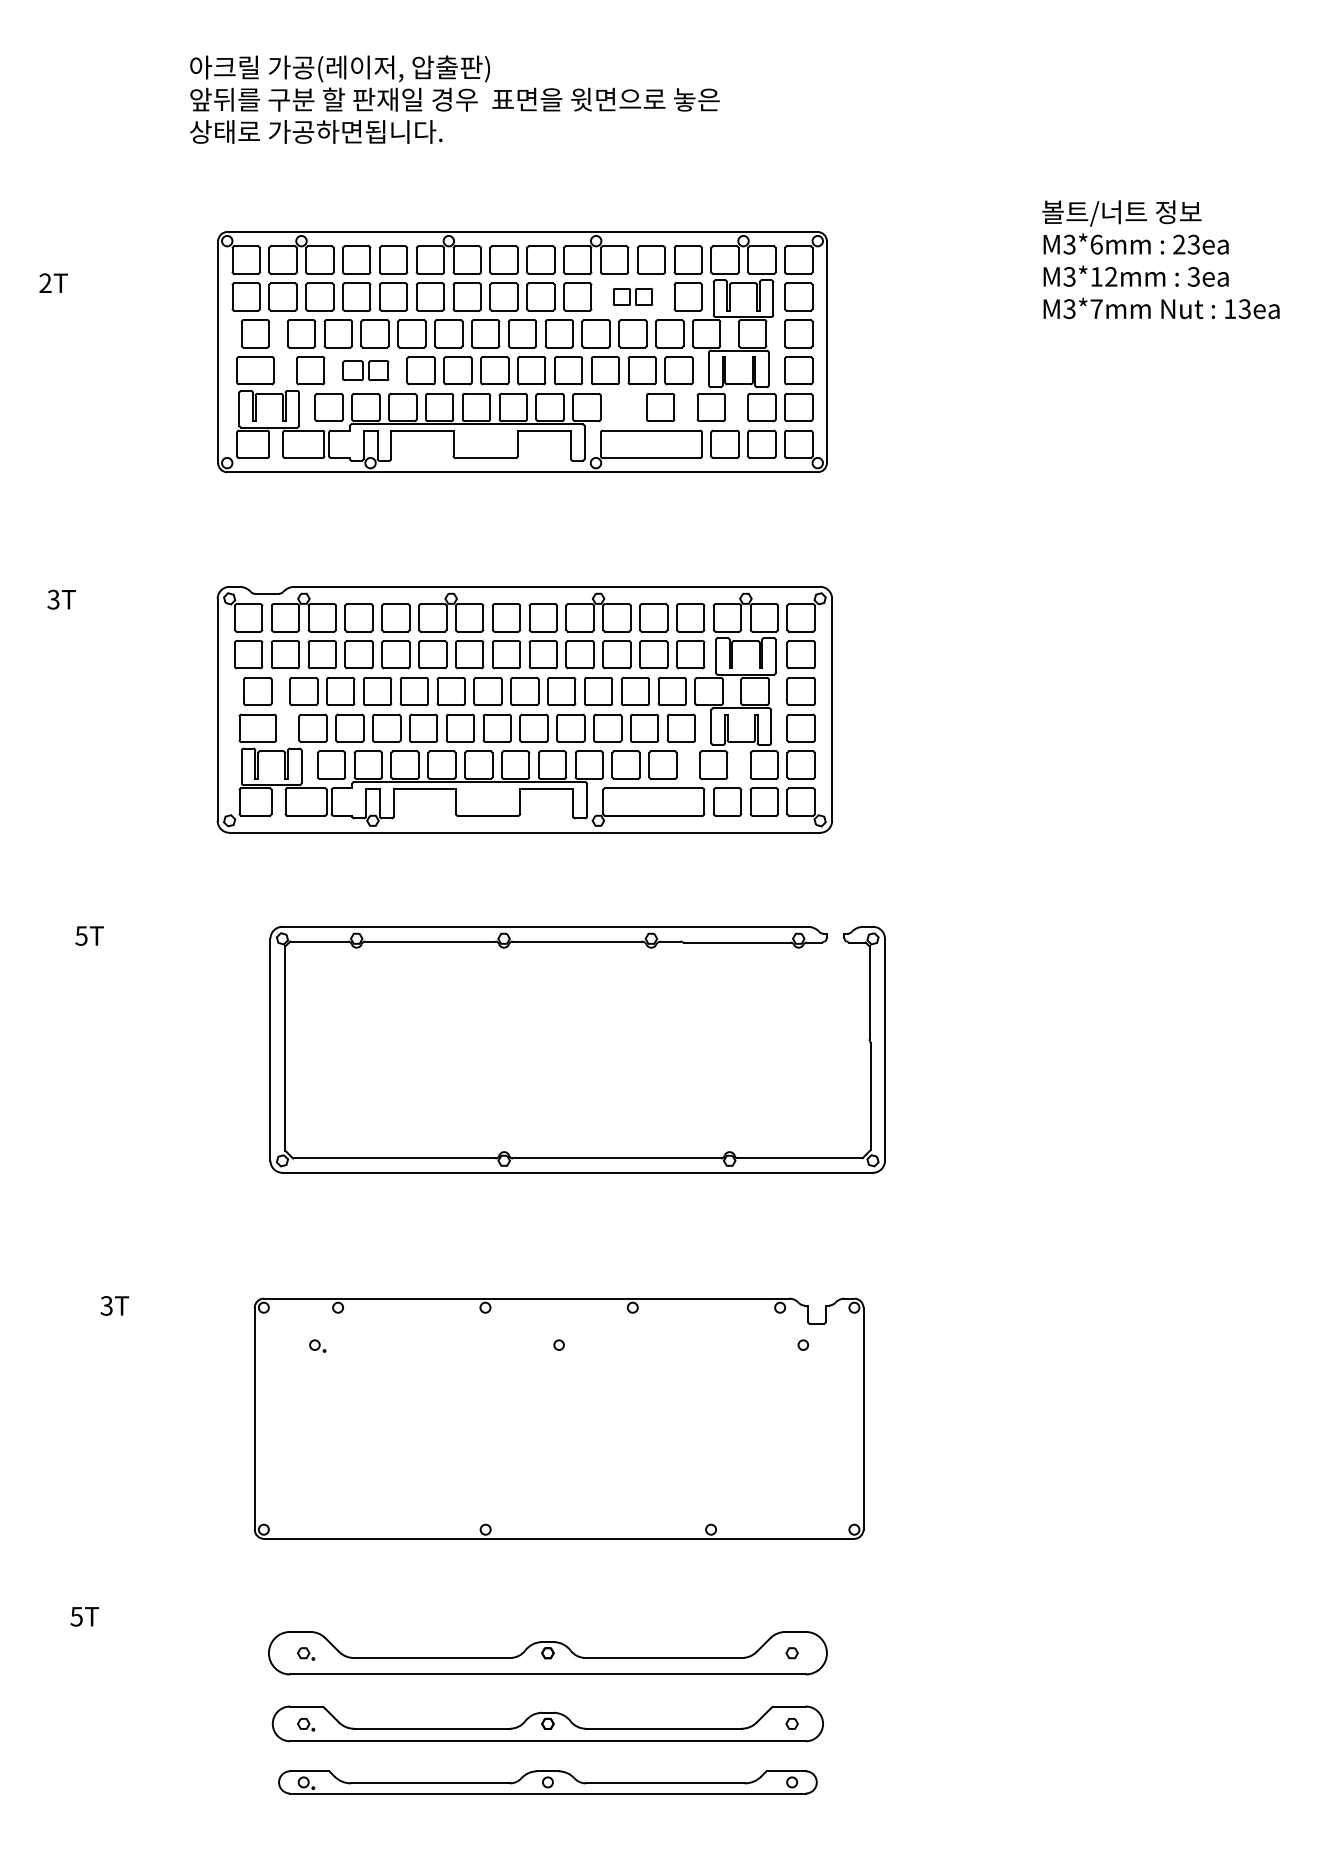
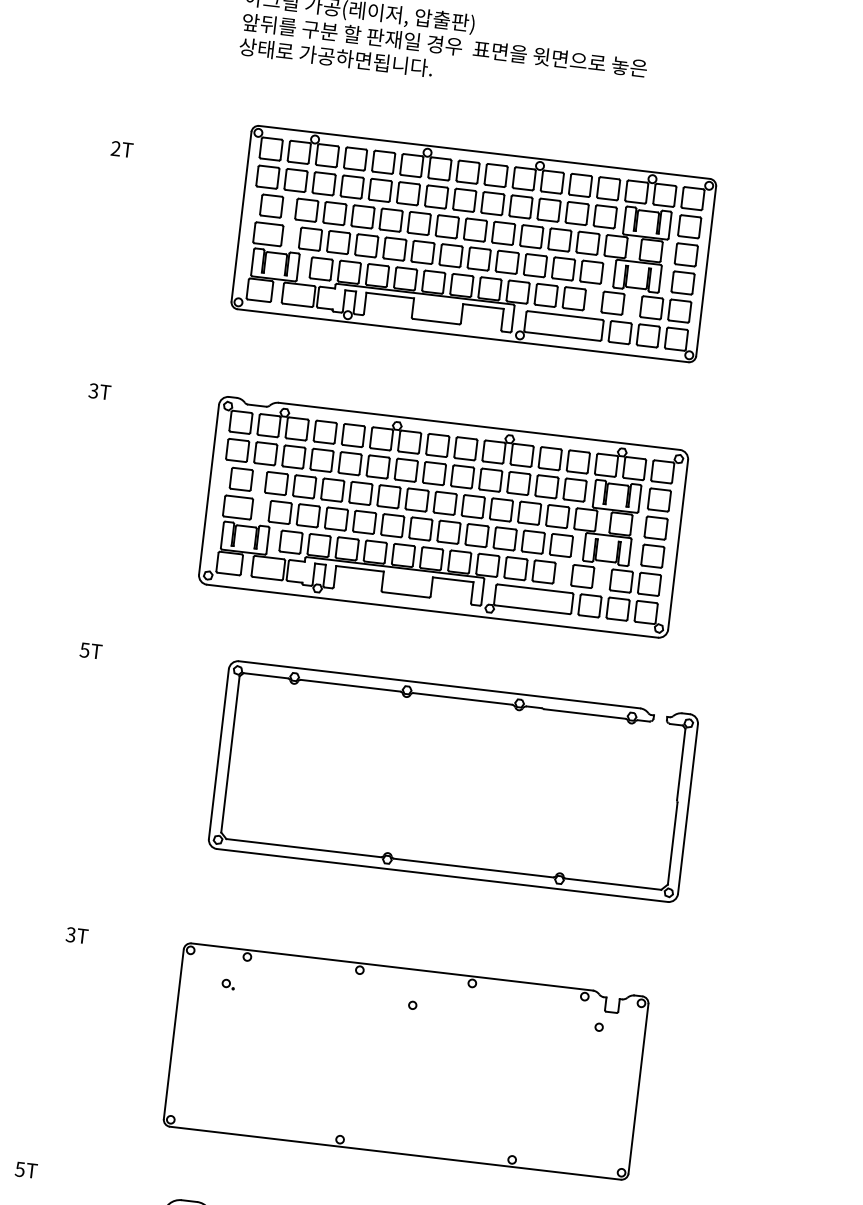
part: (632, 296) -> (562, 211), size x1.67
part: (365, 370) -> (352, 244), size x1.43
part: (623, 407) -> (545, 295), added

